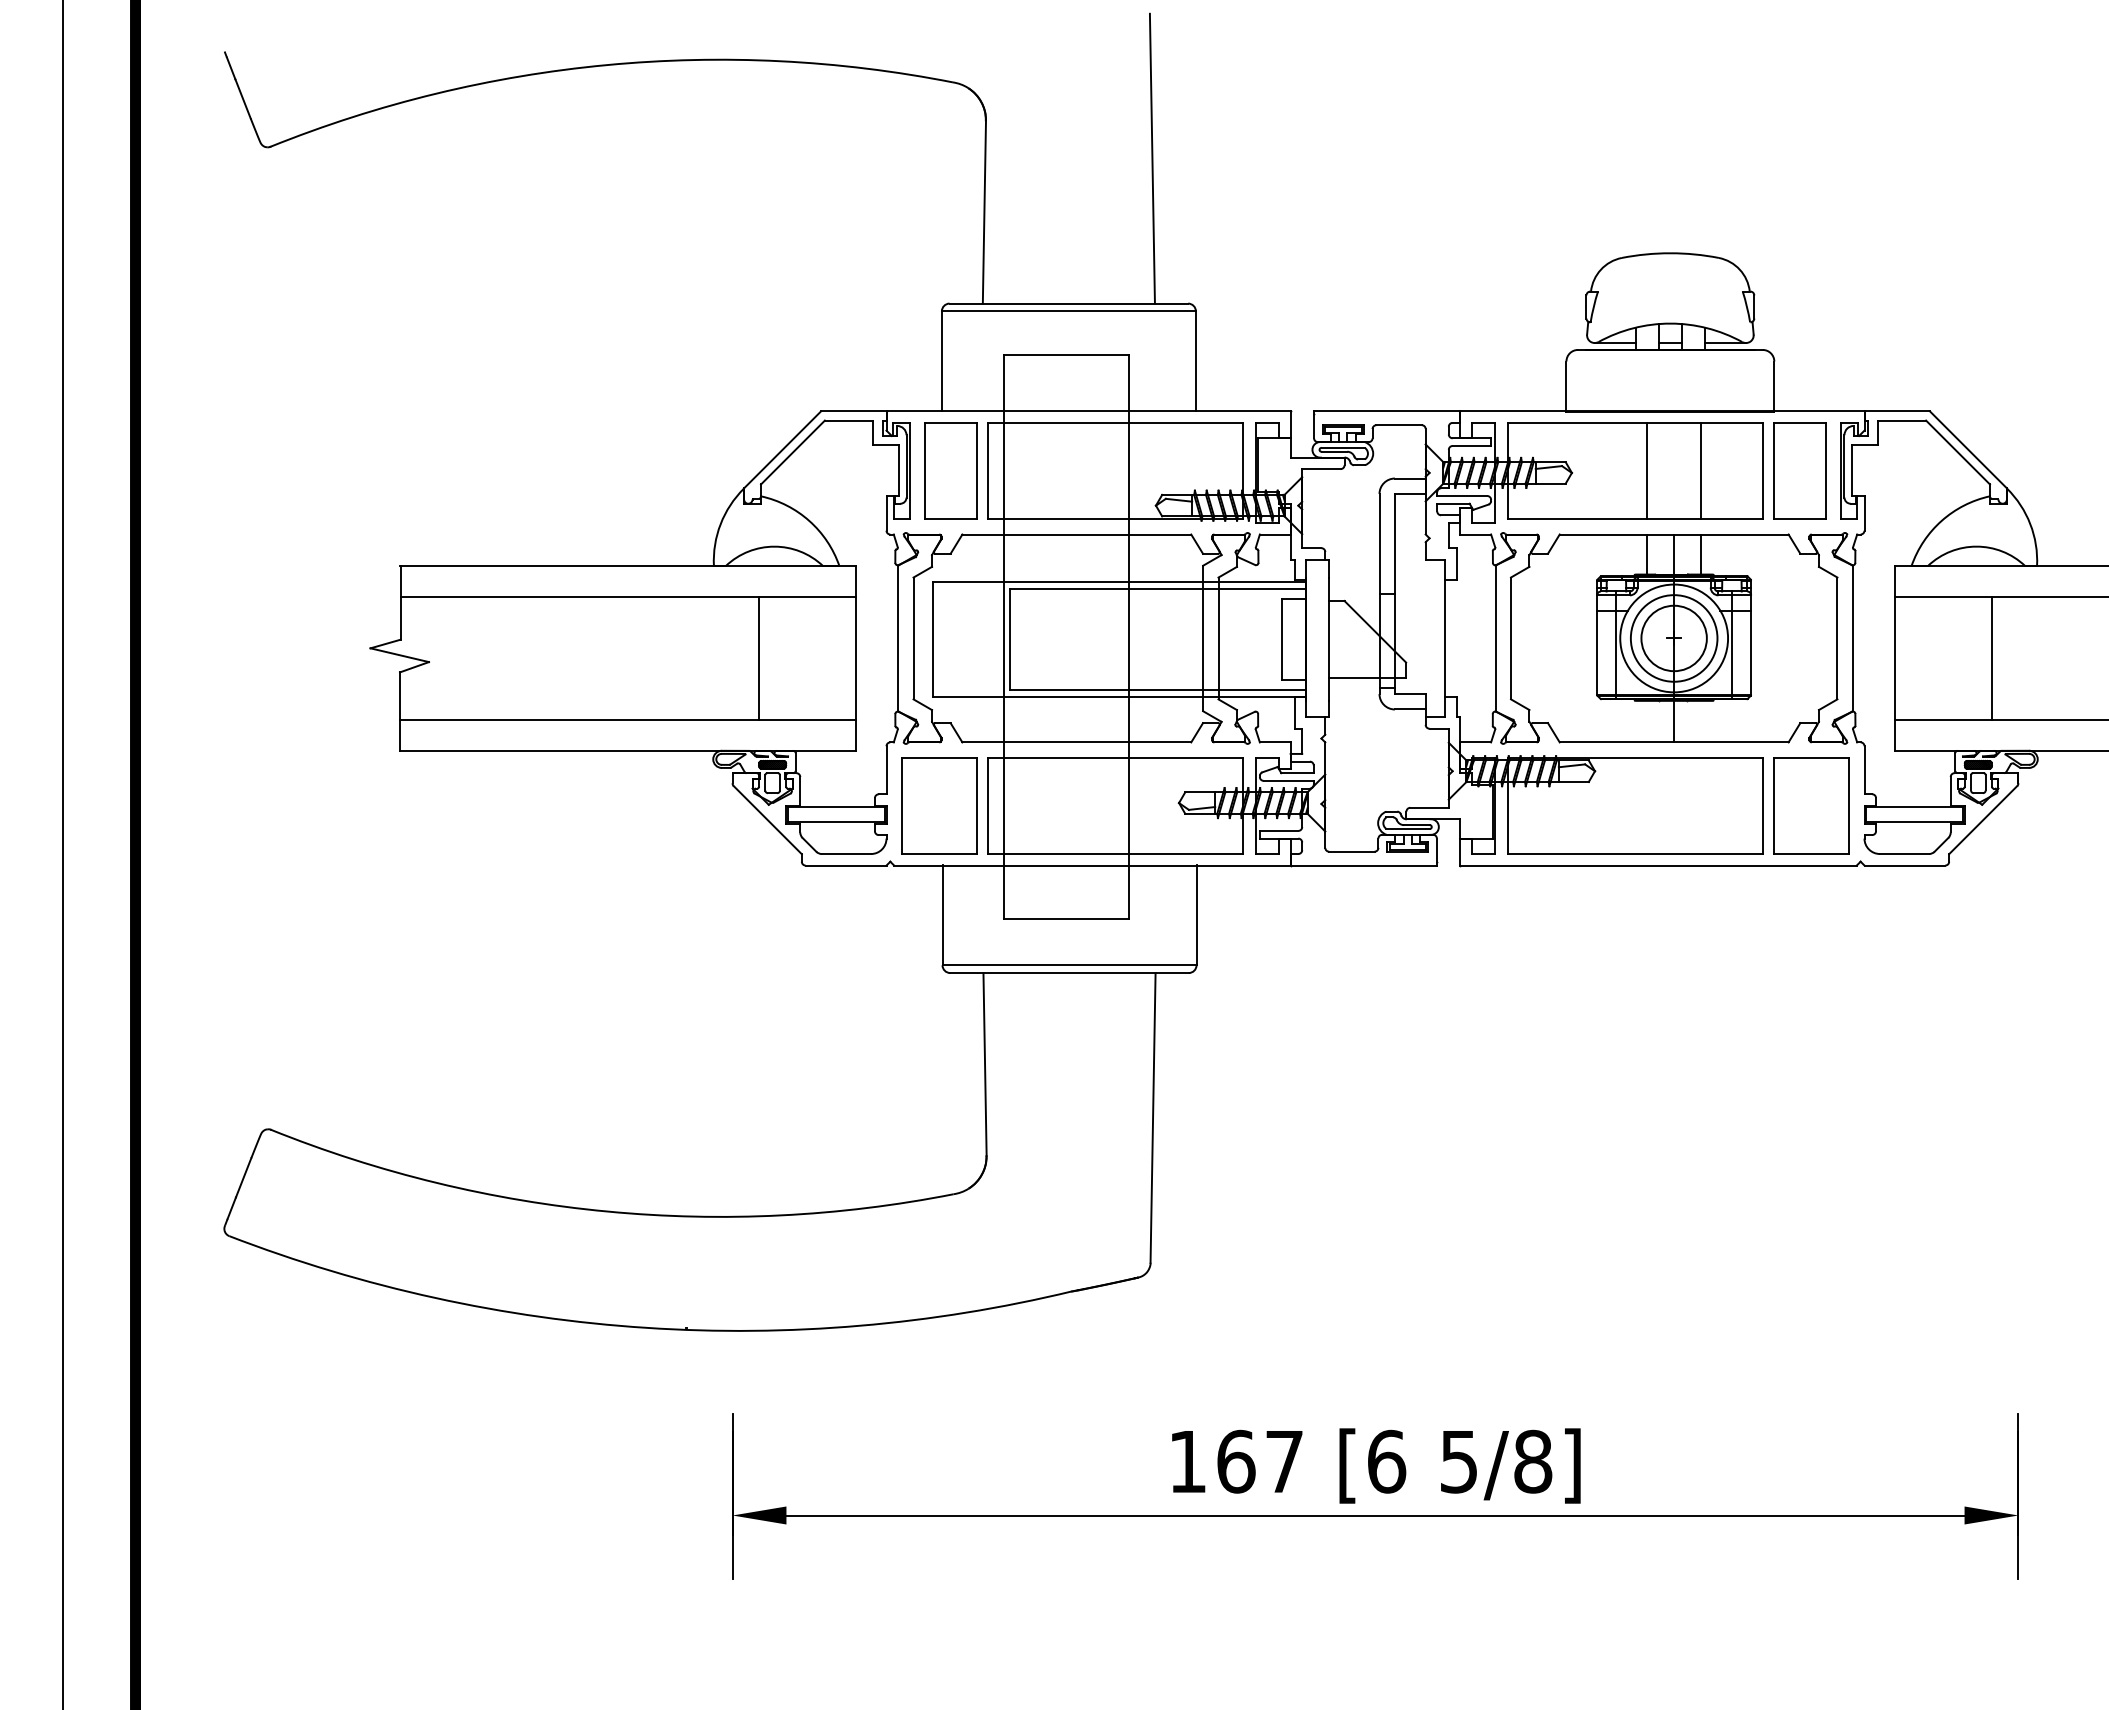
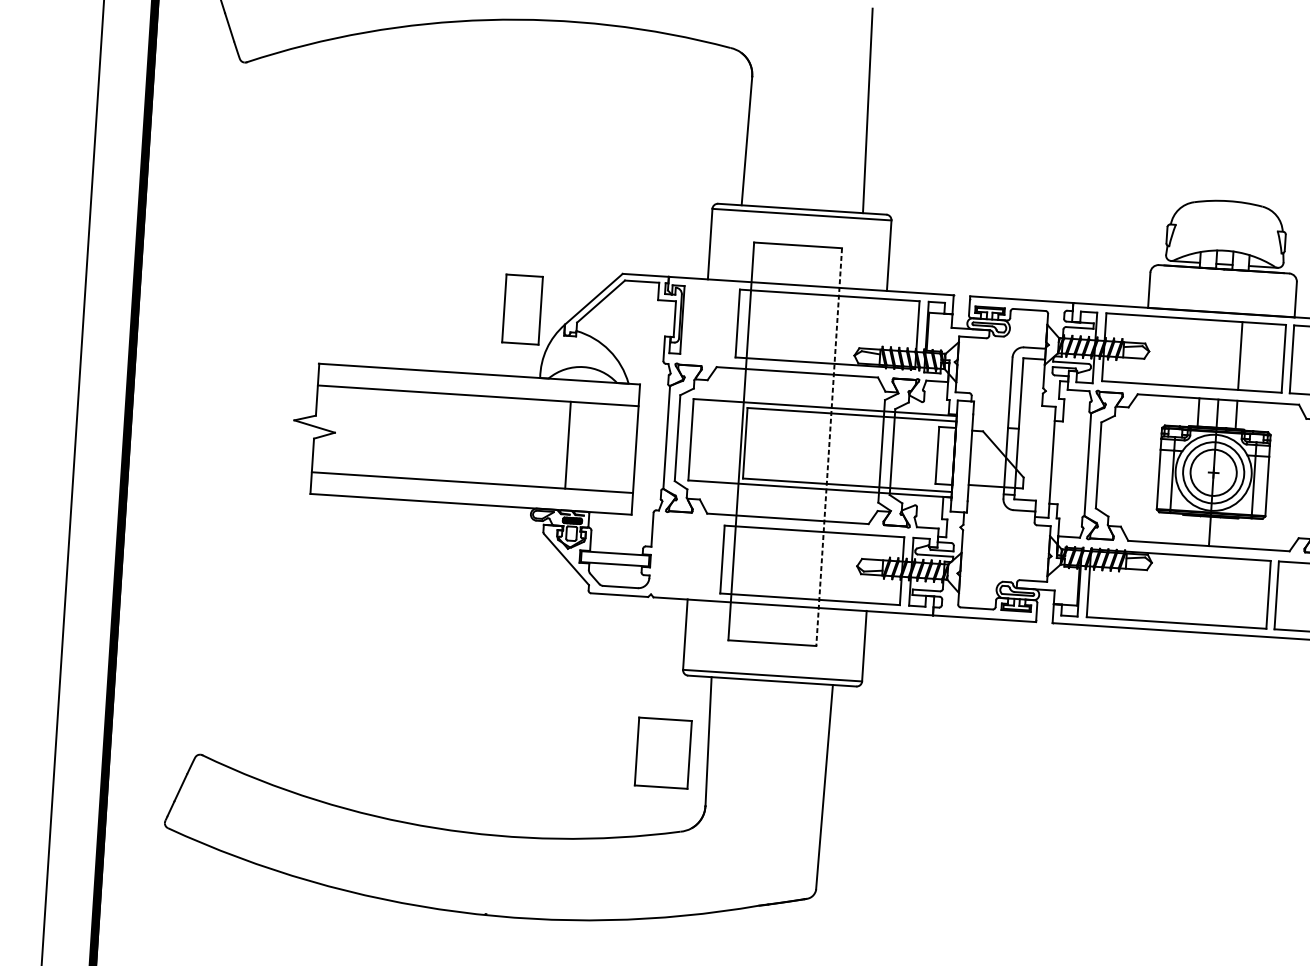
part: (950, 470) -> (522, 309), moved
line: (1647, 470) -> (1202, 353), removed
line: (1128, 637) -> (829, 447), solid -> dashed
part: (939, 805) -> (663, 752), moved

